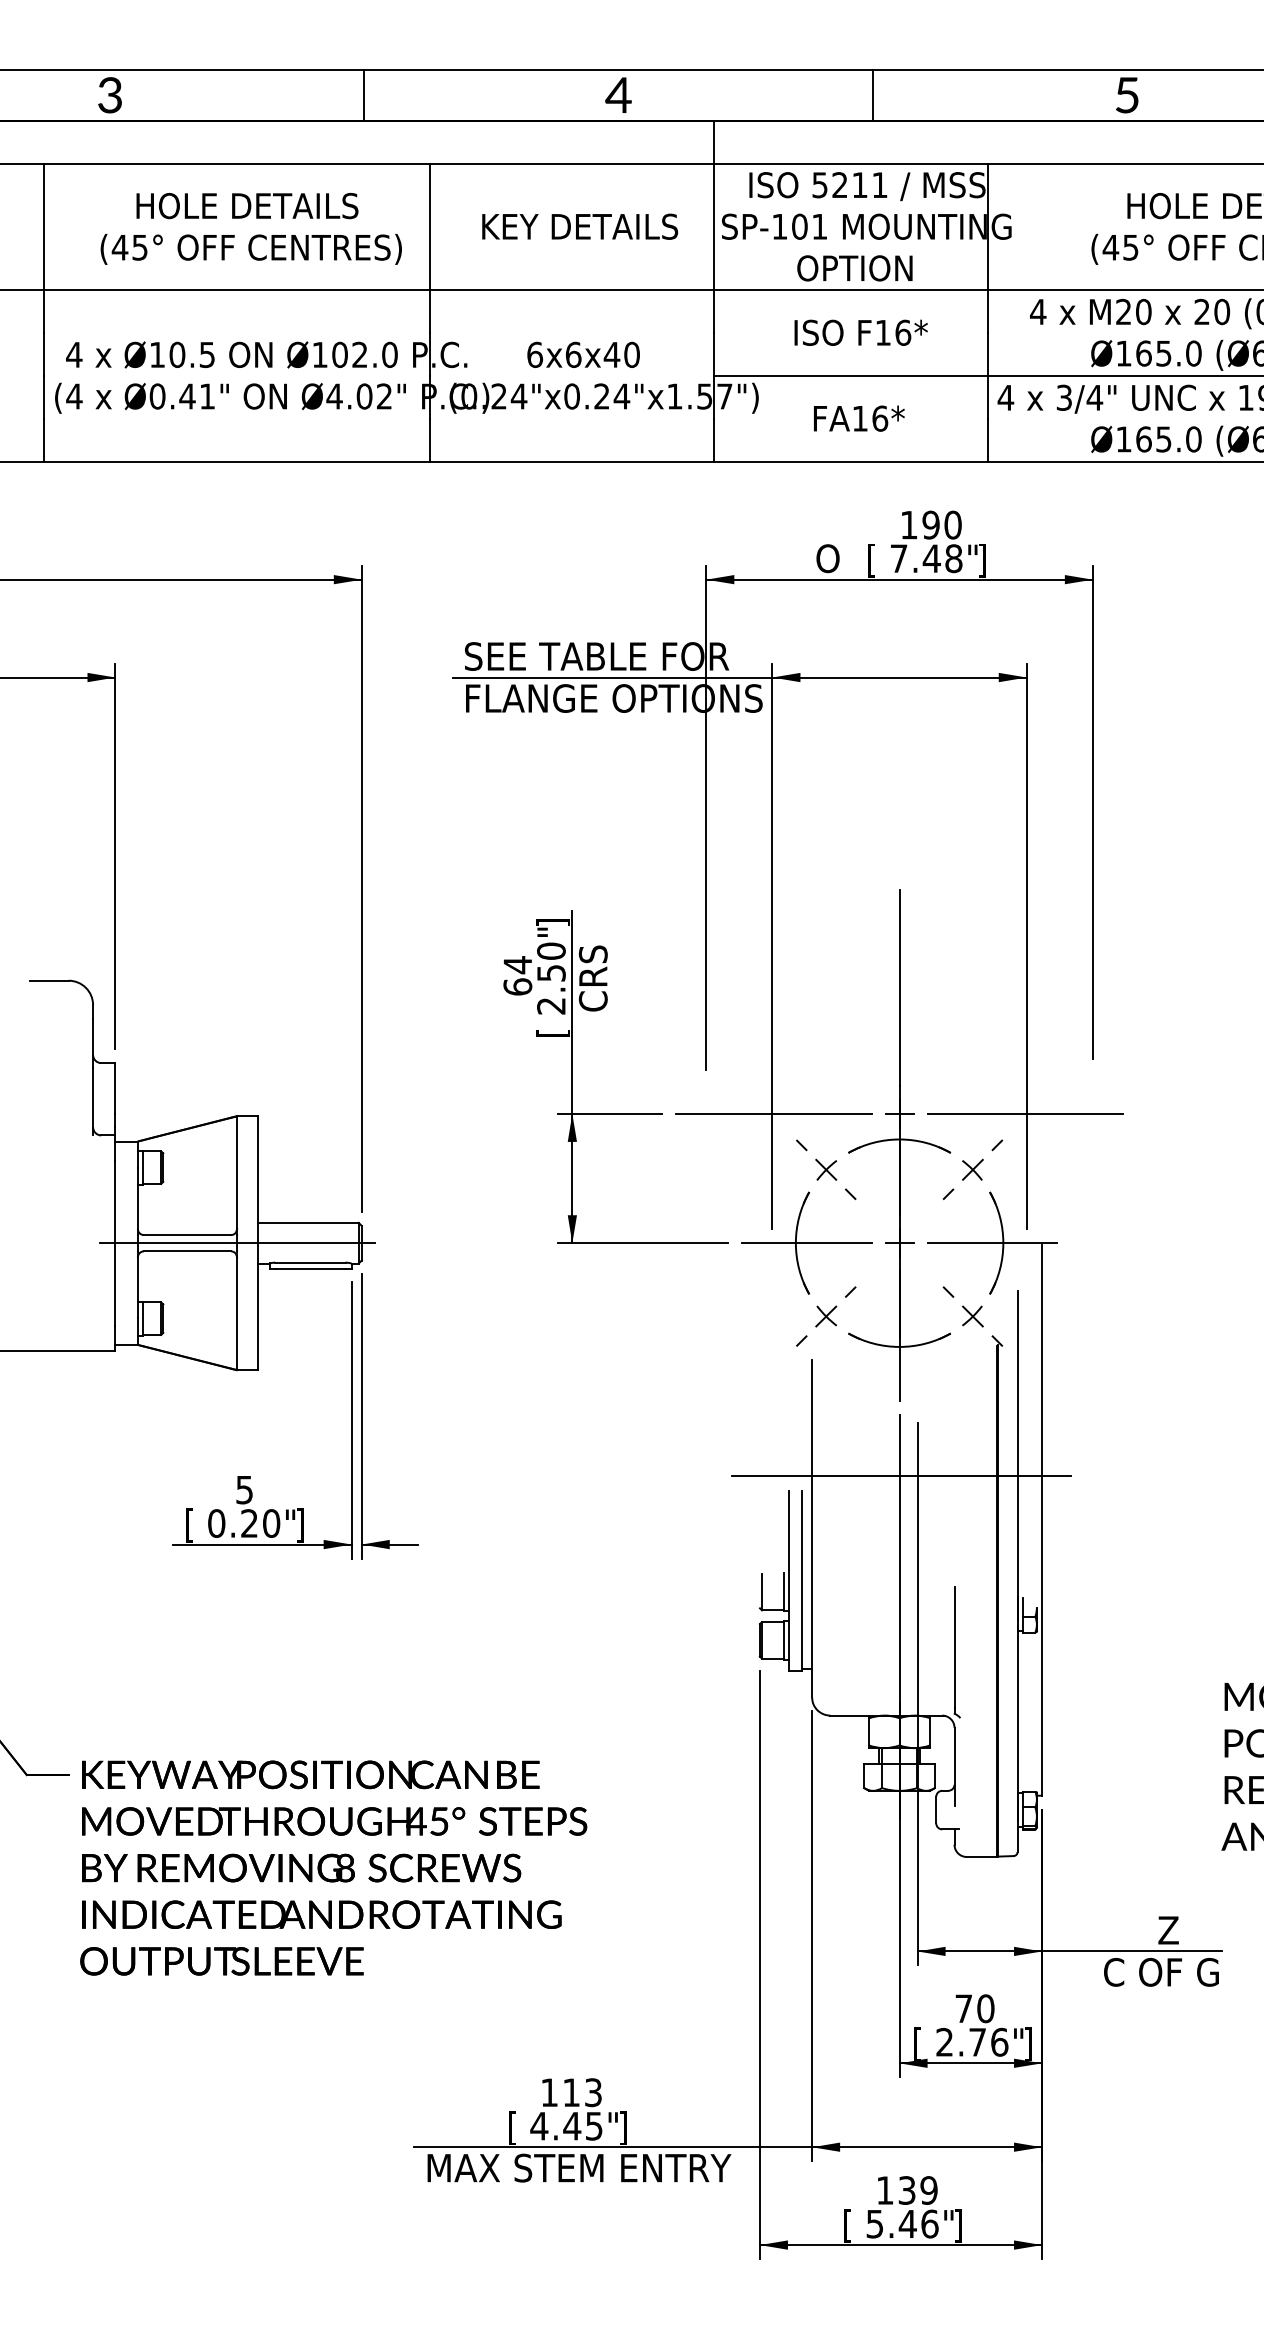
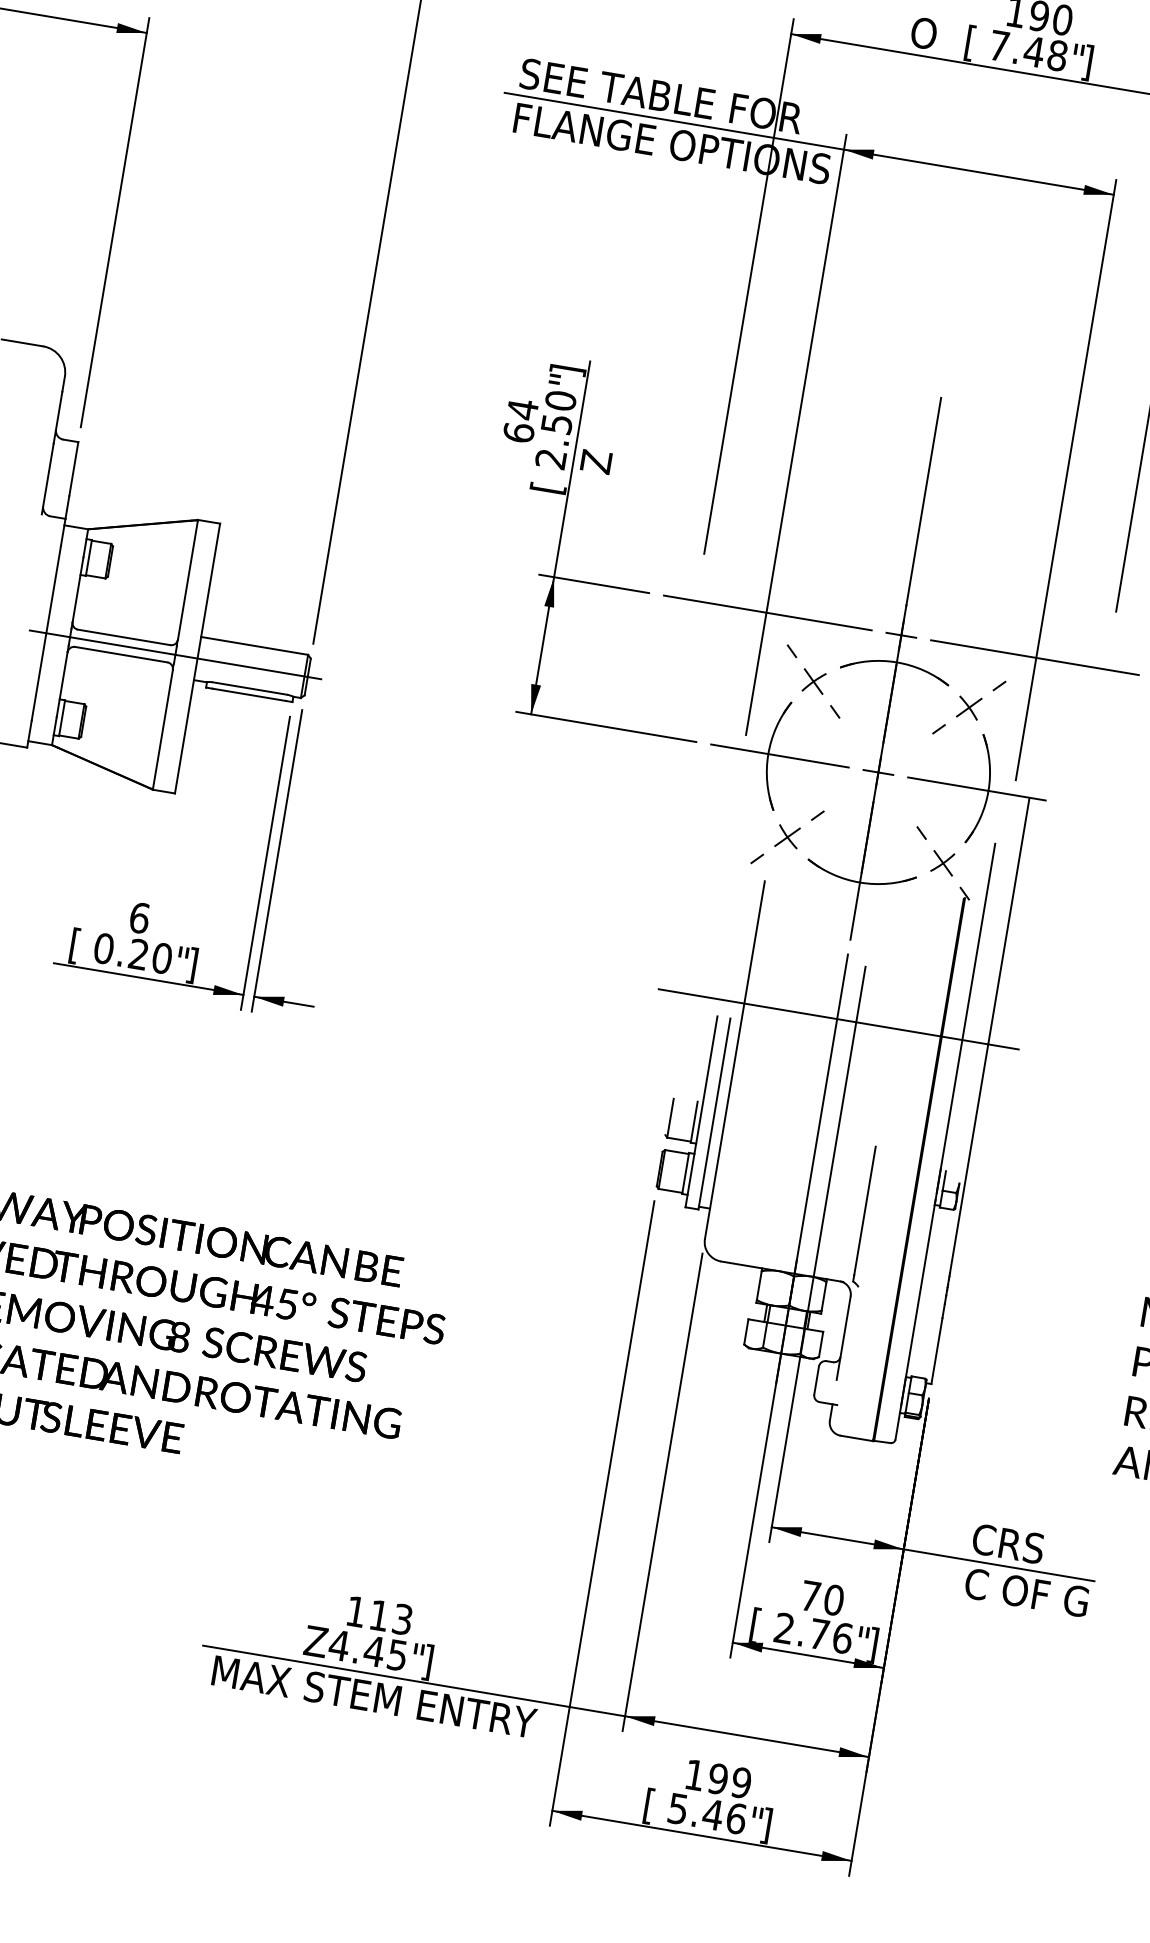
text: (592, 978) -> (599, 437), CRS -> Z
text: (244, 1489) -> (139, 917), 5 -> 6
text: (1141, 1930) -> (1013, 1544), Z -> CRS
text: (517, 2127) -> (315, 1643), [ -> Z
text: (906, 2190) -> (717, 1778), 139 -> 199

